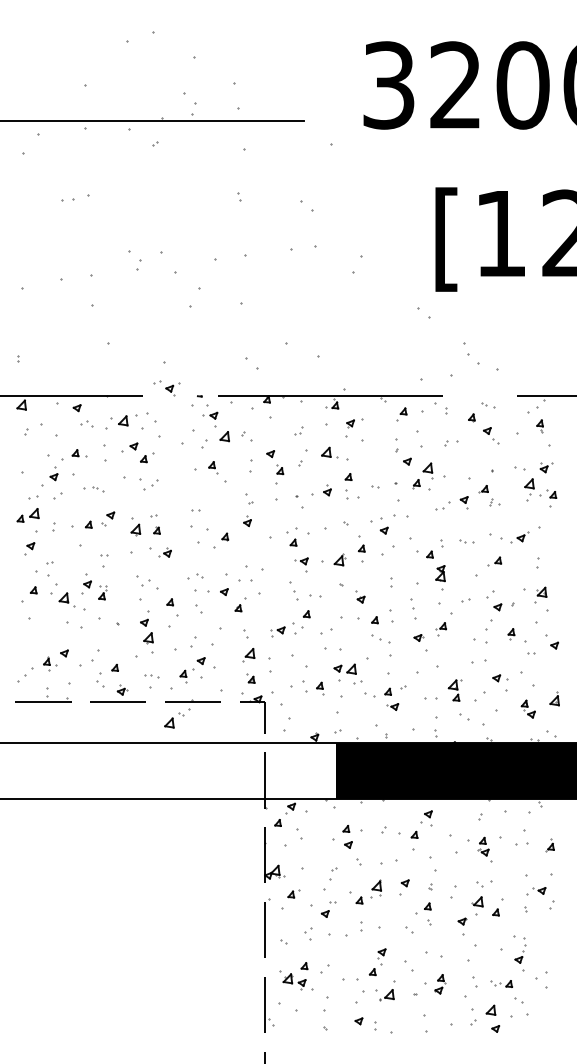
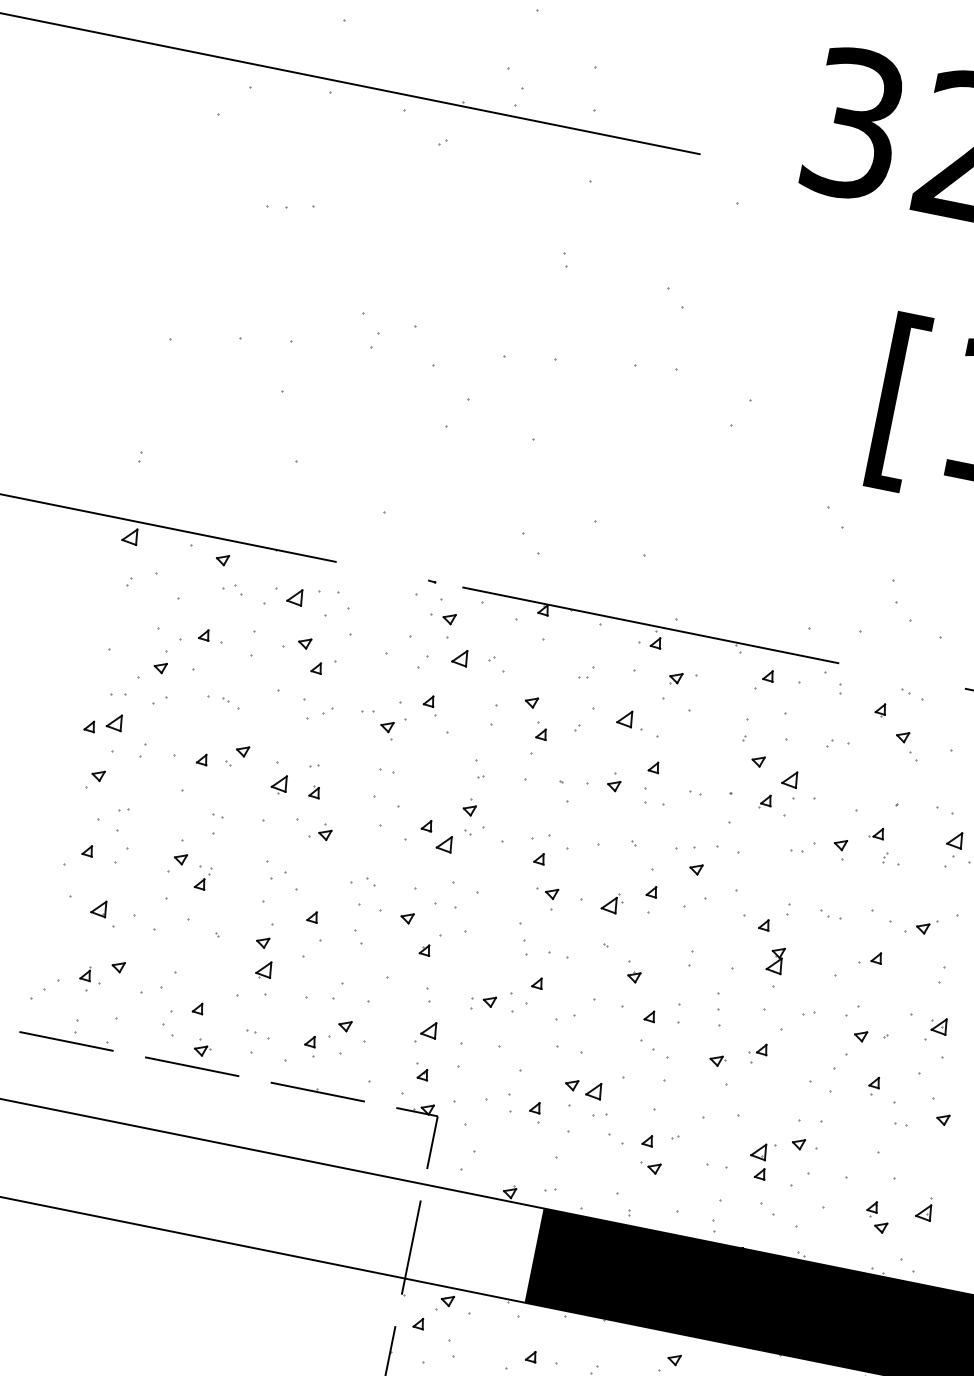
part: (166, 388) -> (381, 725), moved
part: (66, 599) -> (103, 911), moved
part: (500, 678) -> (804, 1145), moved
part: (177, 718) -> (460, 838), moved

